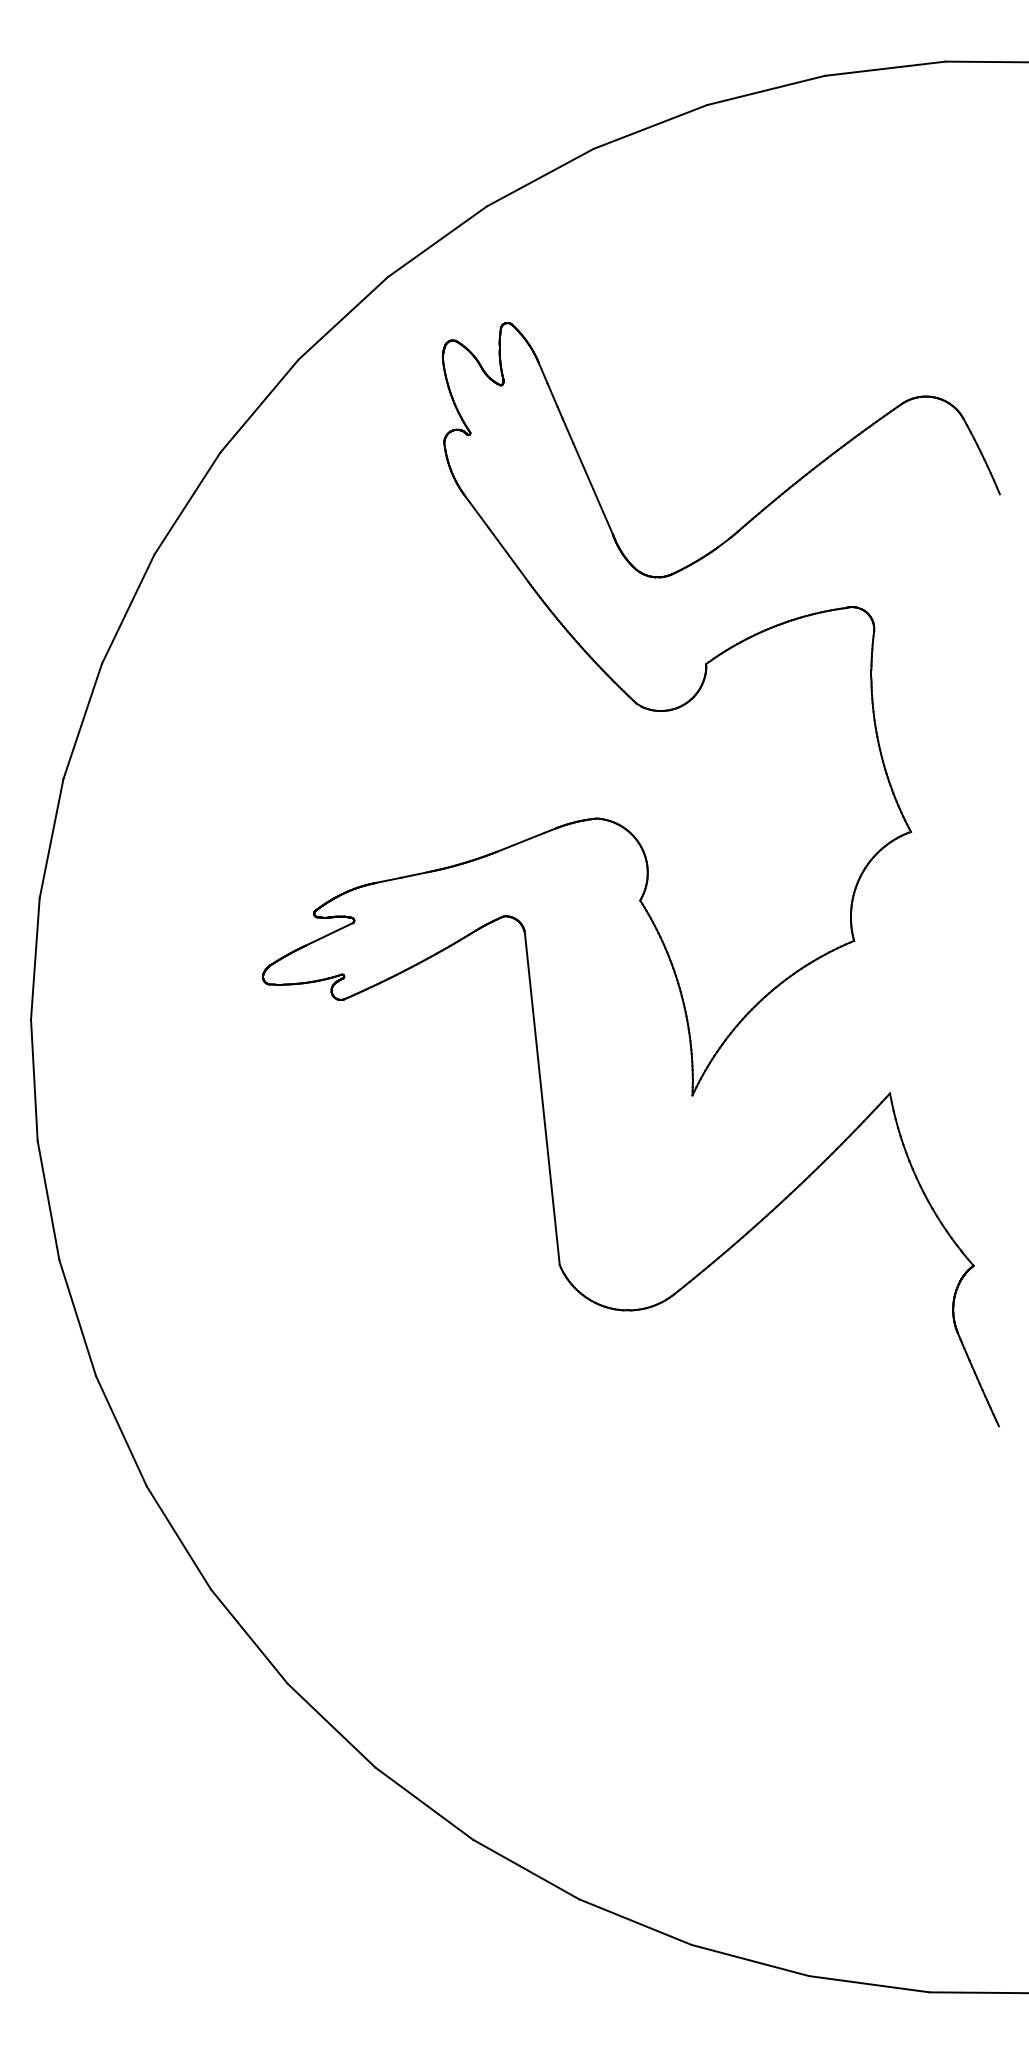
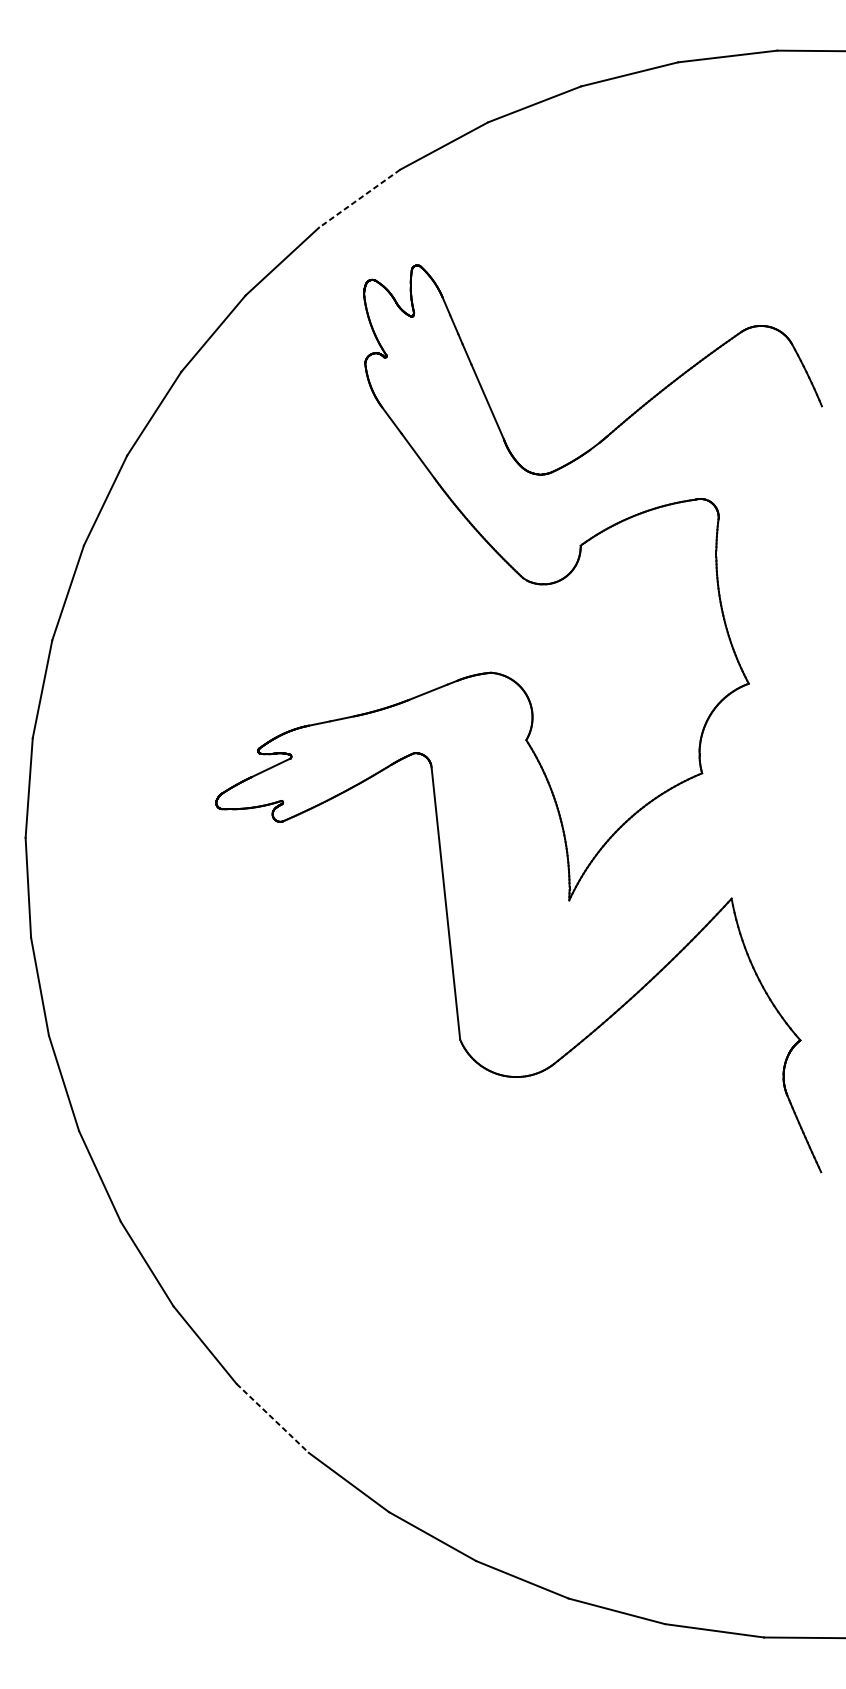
line: (437, 241) -> (359, 198), solid -> dashed
line: (331, 1725) -> (272, 1418), solid -> dashed

